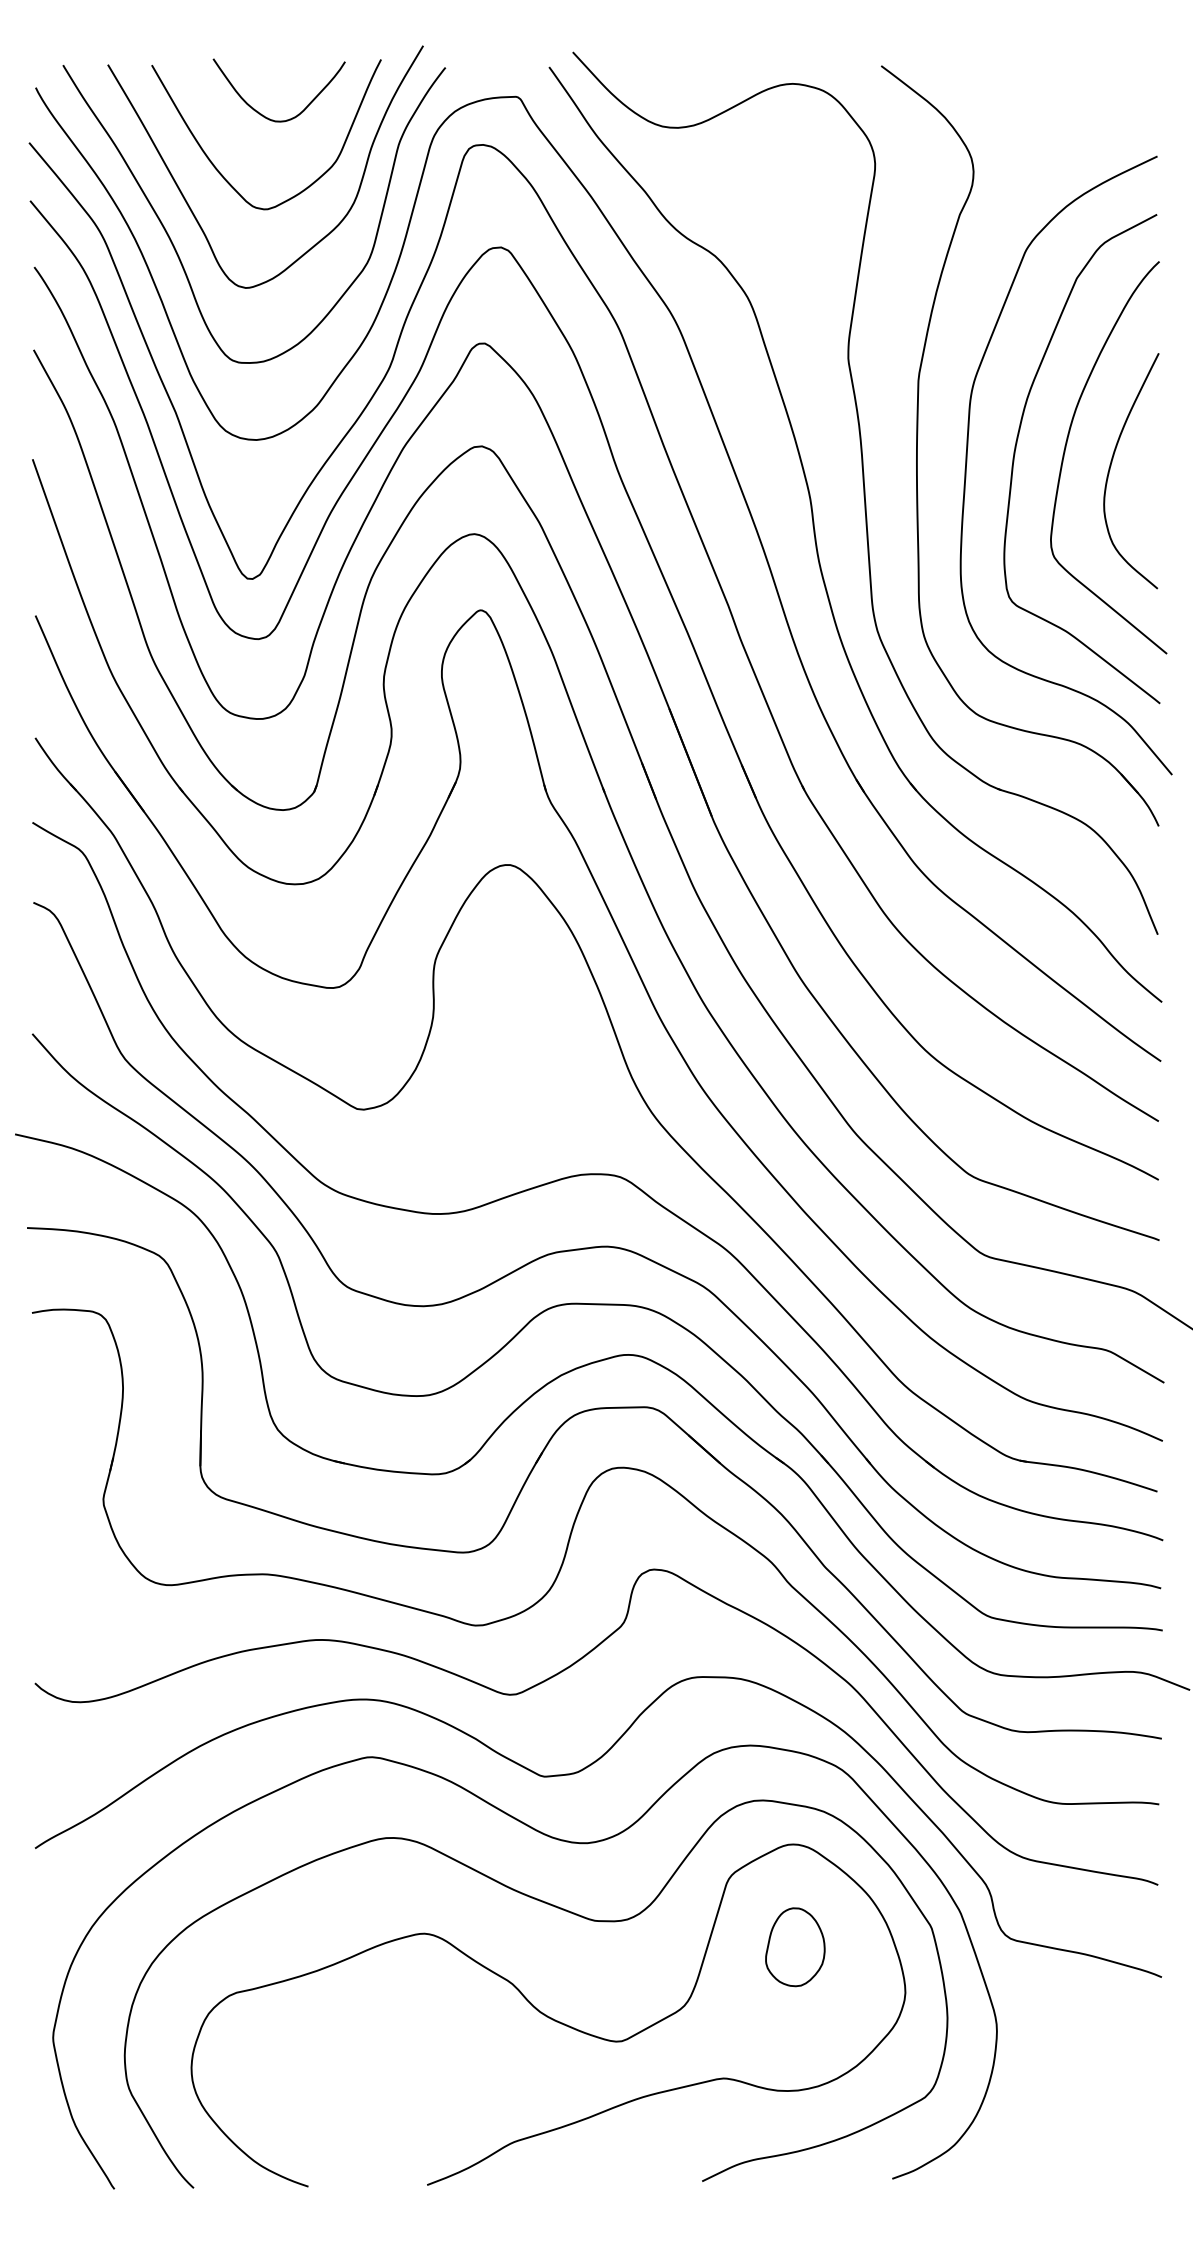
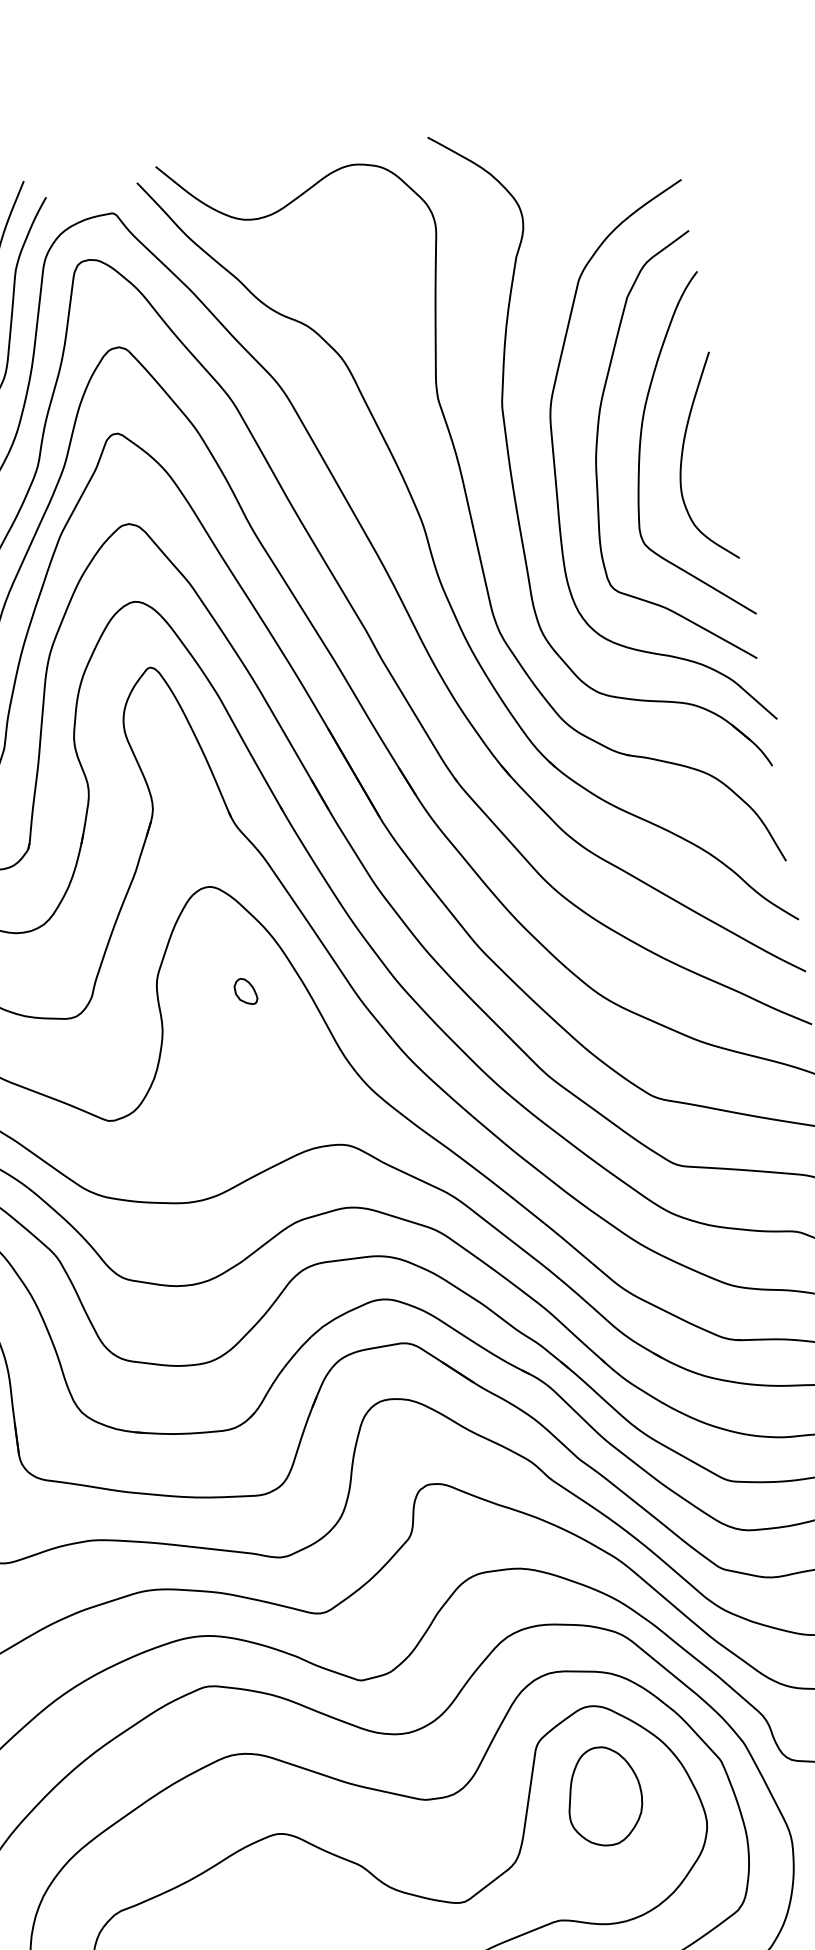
part: (532, 988) -> (245, 991), added
part: (795, 1946) -> (604, 1795), size x1.43

